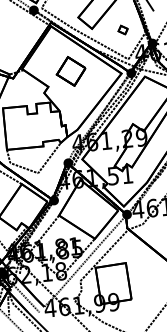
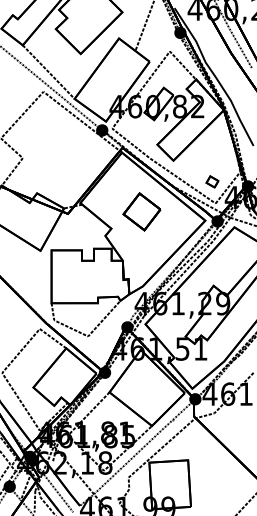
part: (123, 29) -> (212, 181), moved

